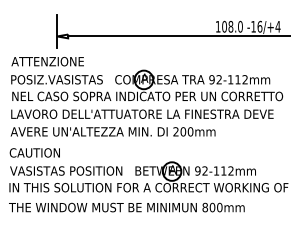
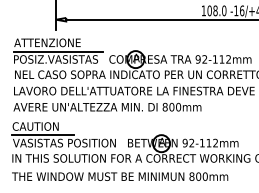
line: (59, 71) -> (58, 51), added
text: (175, 131) -> (164, 106), 200mm -> 800mm
line: (43, 162) -> (43, 135), added

